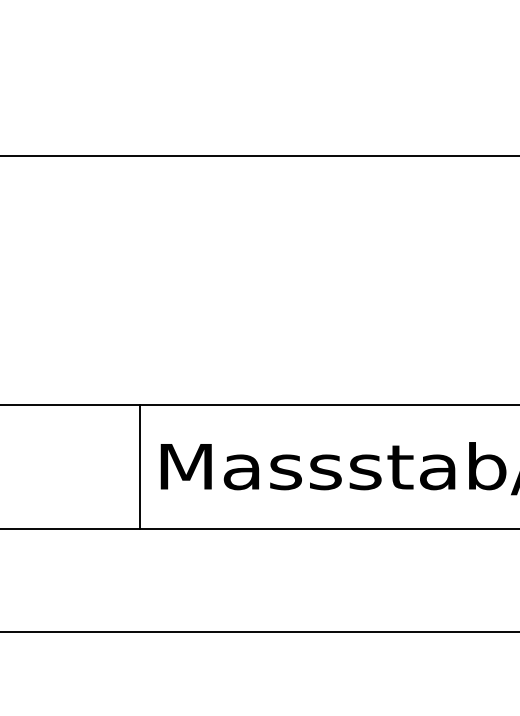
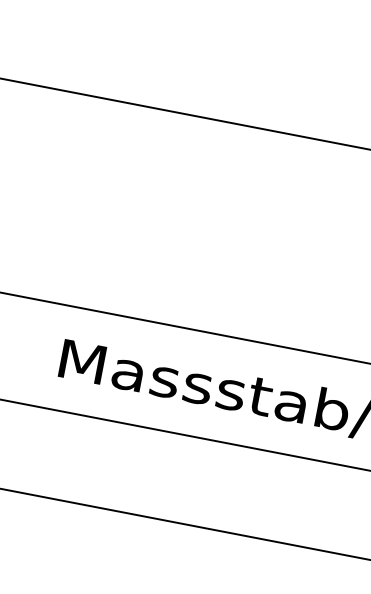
line: (139, 466) -> (43, 354), removed

